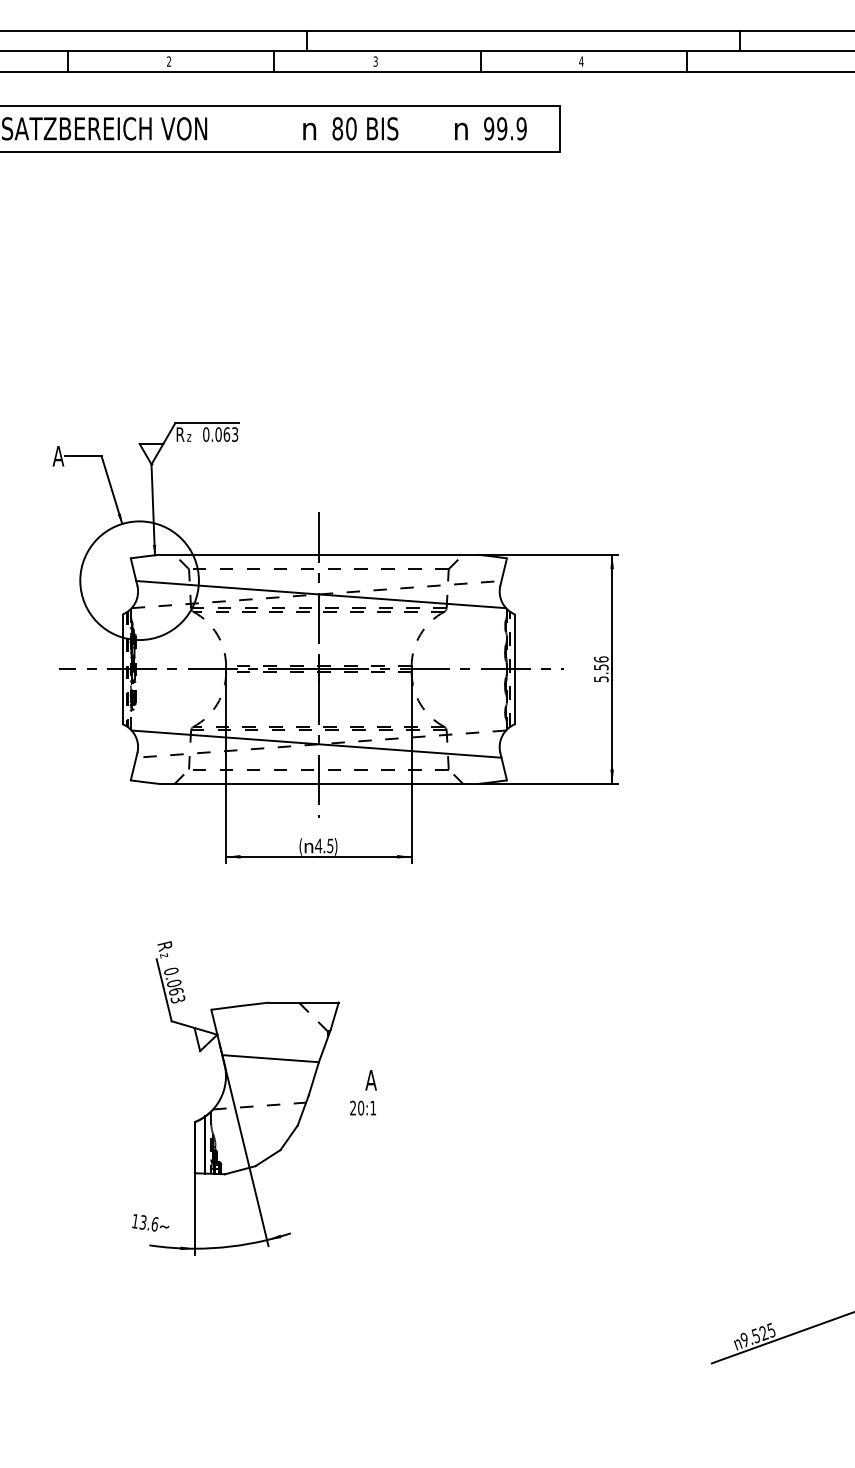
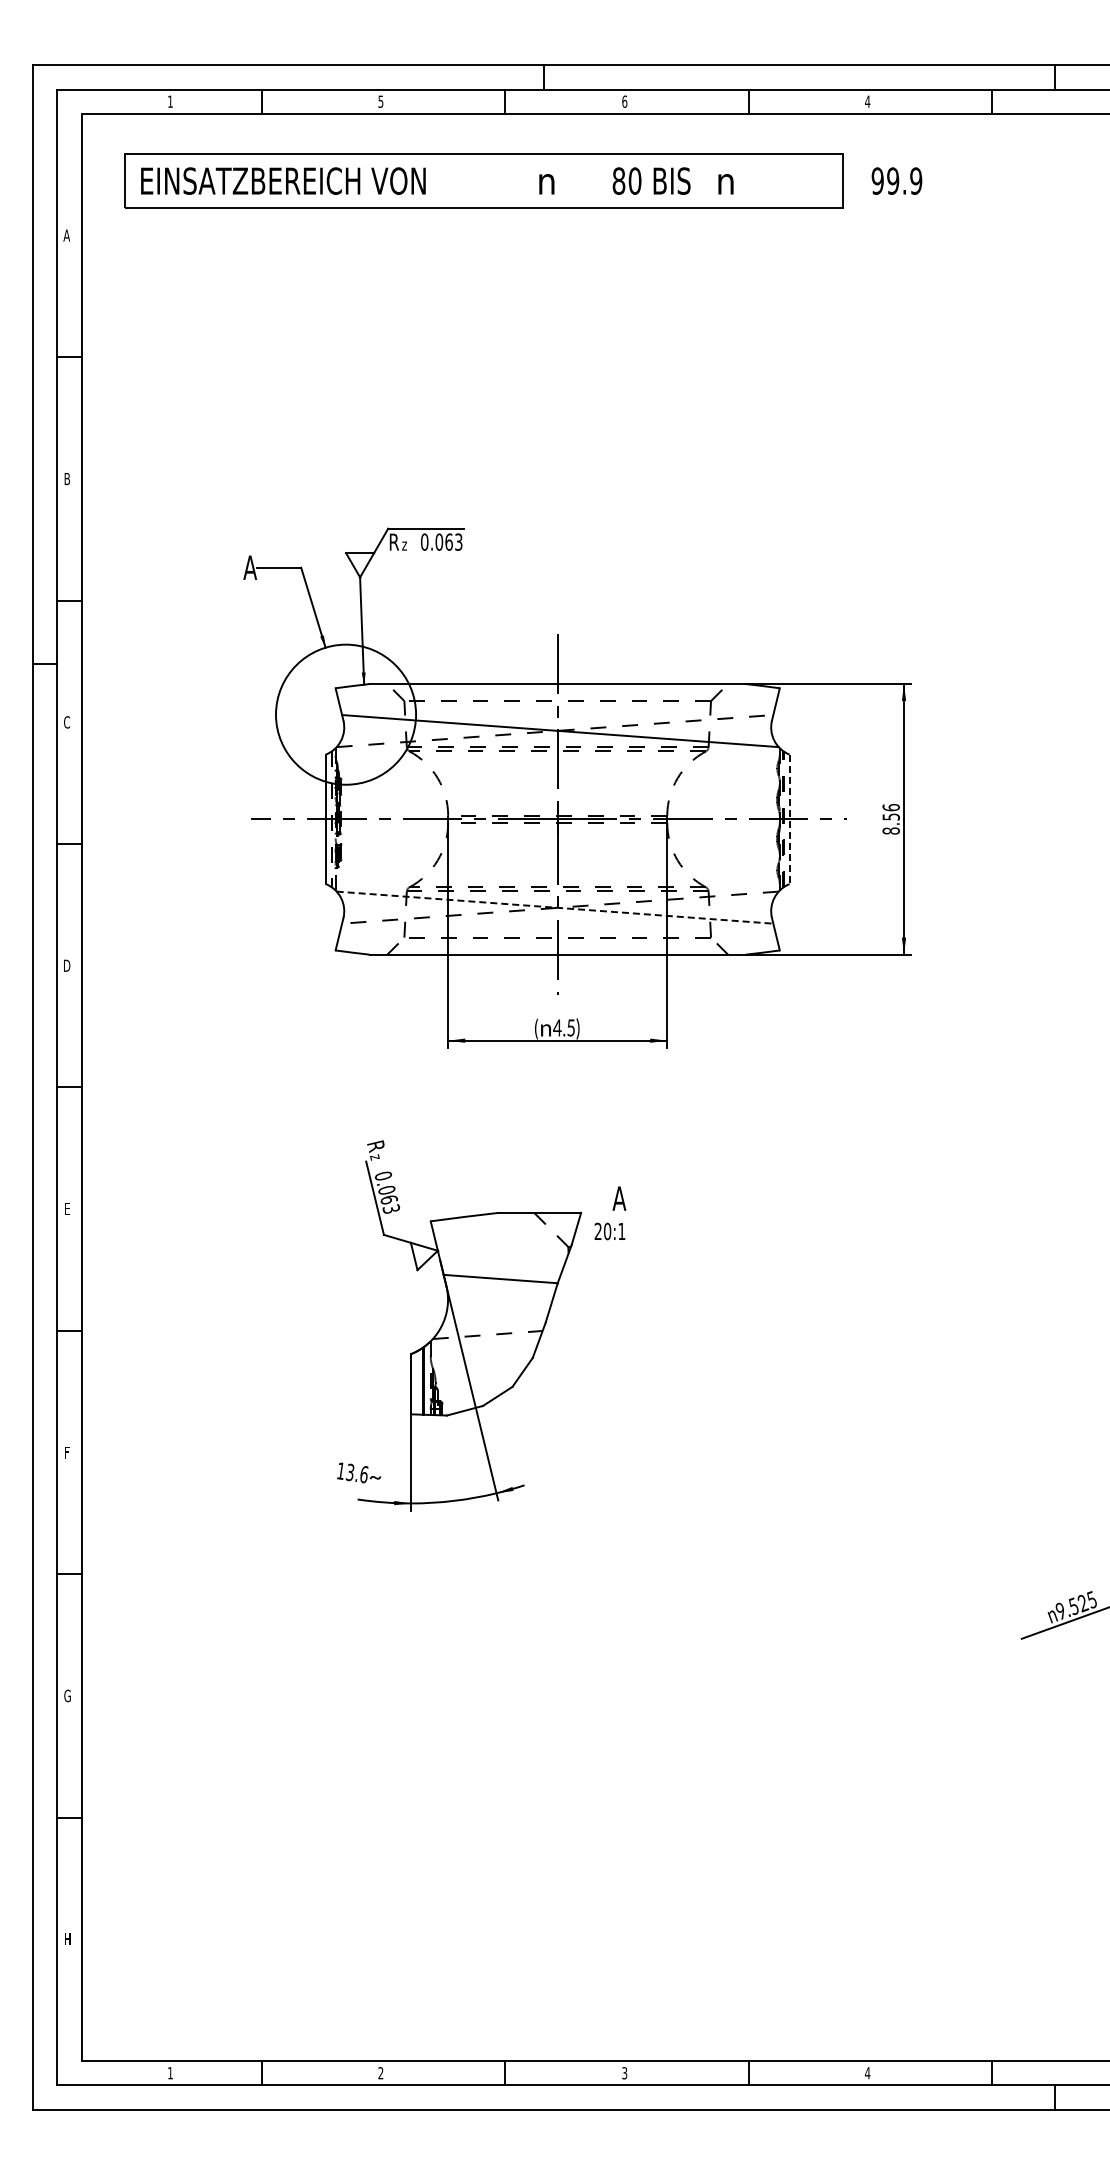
text: (168, 61) -> (380, 101), 2 -> 5
text: (375, 61) -> (624, 101), 3 -> 6
text: (365, 128) -> (651, 180), moved
text: (505, 128) -> (896, 180), moved
line: (515, 669) -> (789, 819), solid -> dashed
text: (600, 678) -> (890, 830), 5.56 -> 8.56
line: (317, 744) -> (555, 907), solid -> dashed
text: (363, 1092) -> (610, 1213), moved

